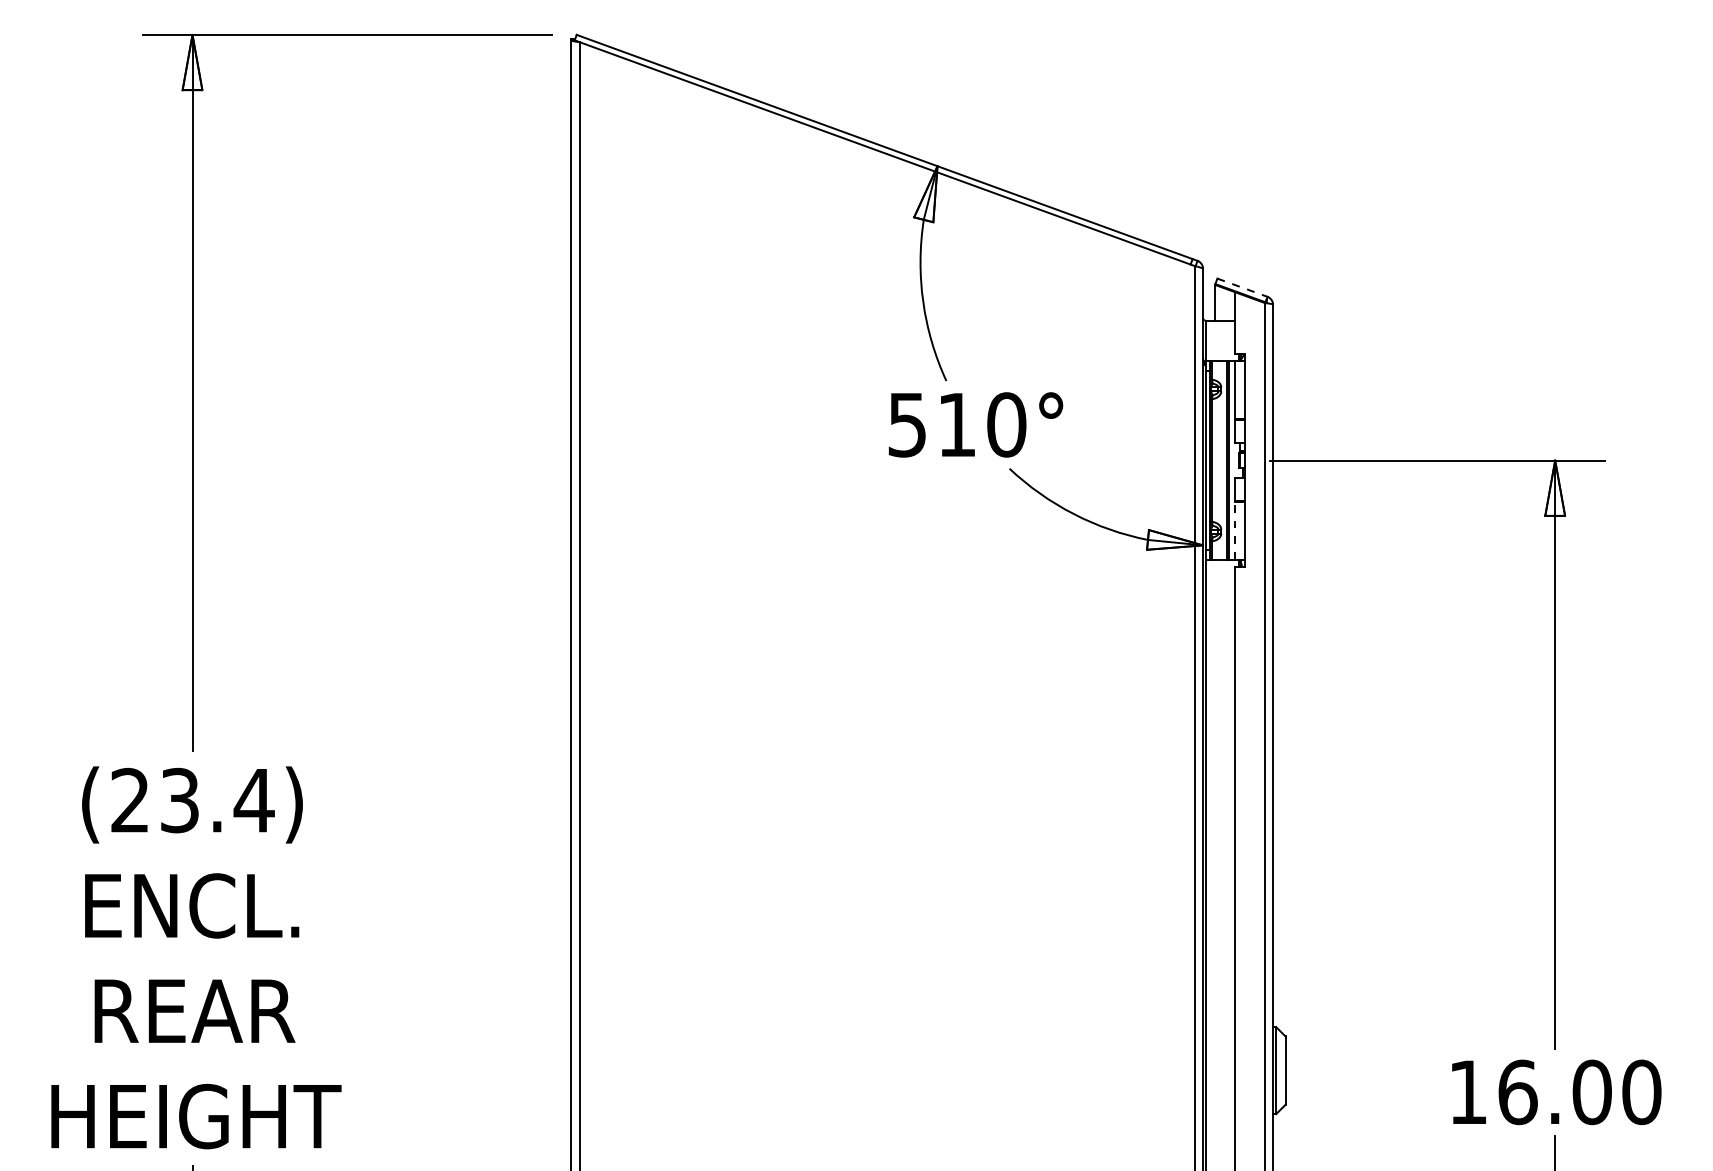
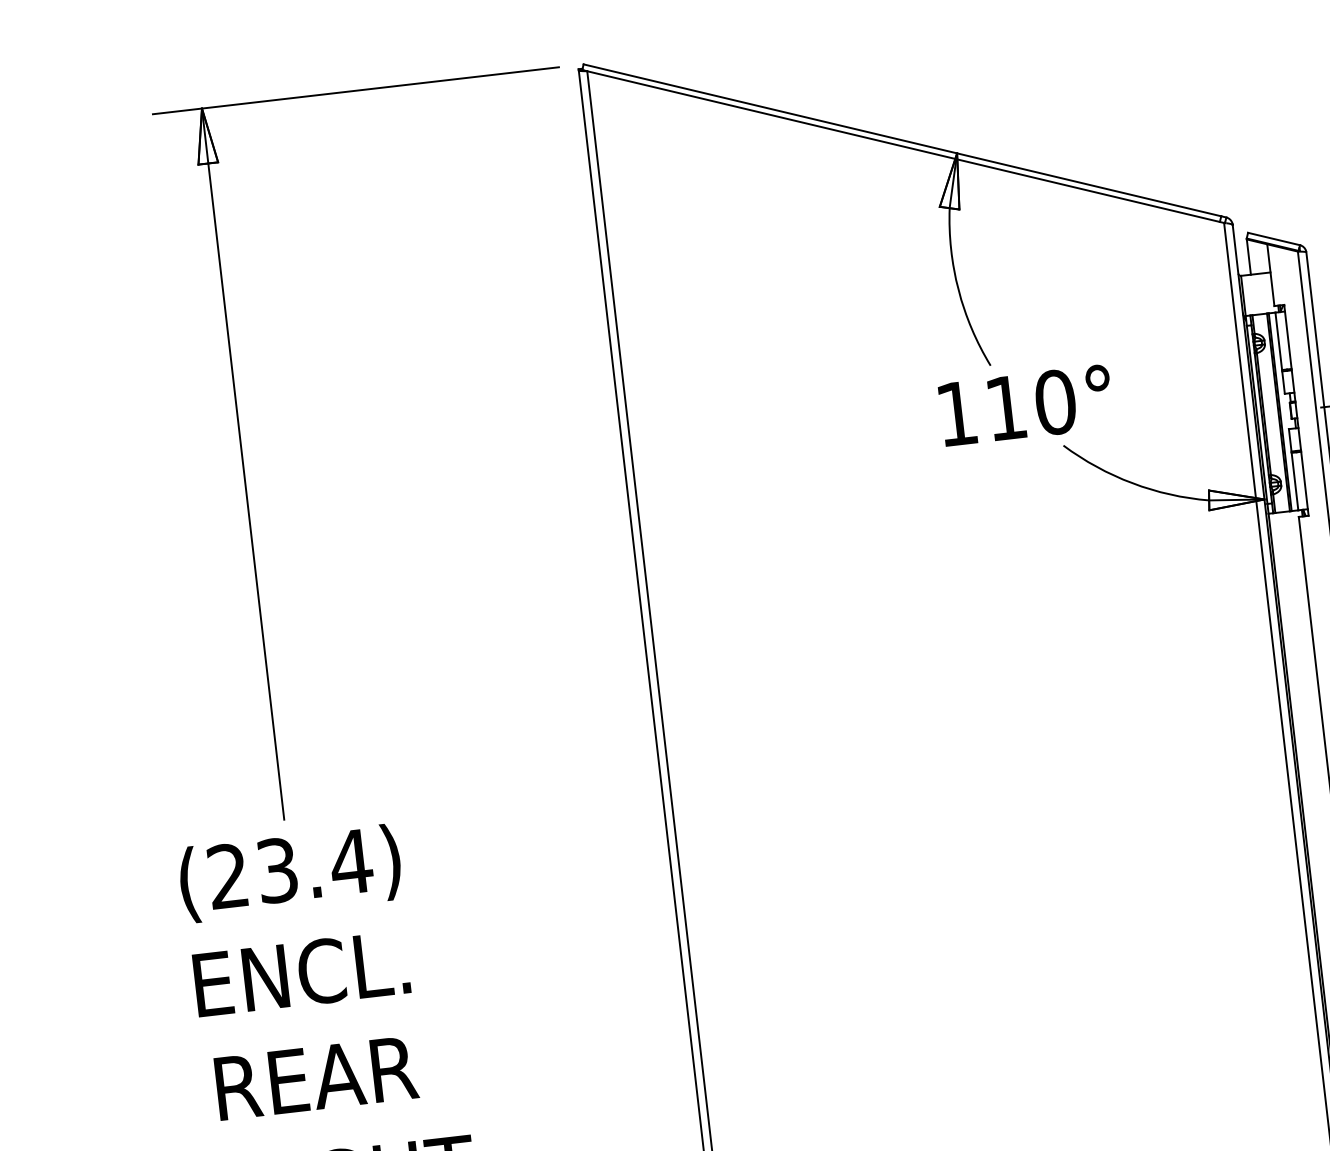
line: (1242, 287) -> (1274, 238), dashed -> solid
text: (906, 425) -> (956, 414), 510° -> 110°
line: (1235, 531) -> (1295, 481), dashed -> solid

